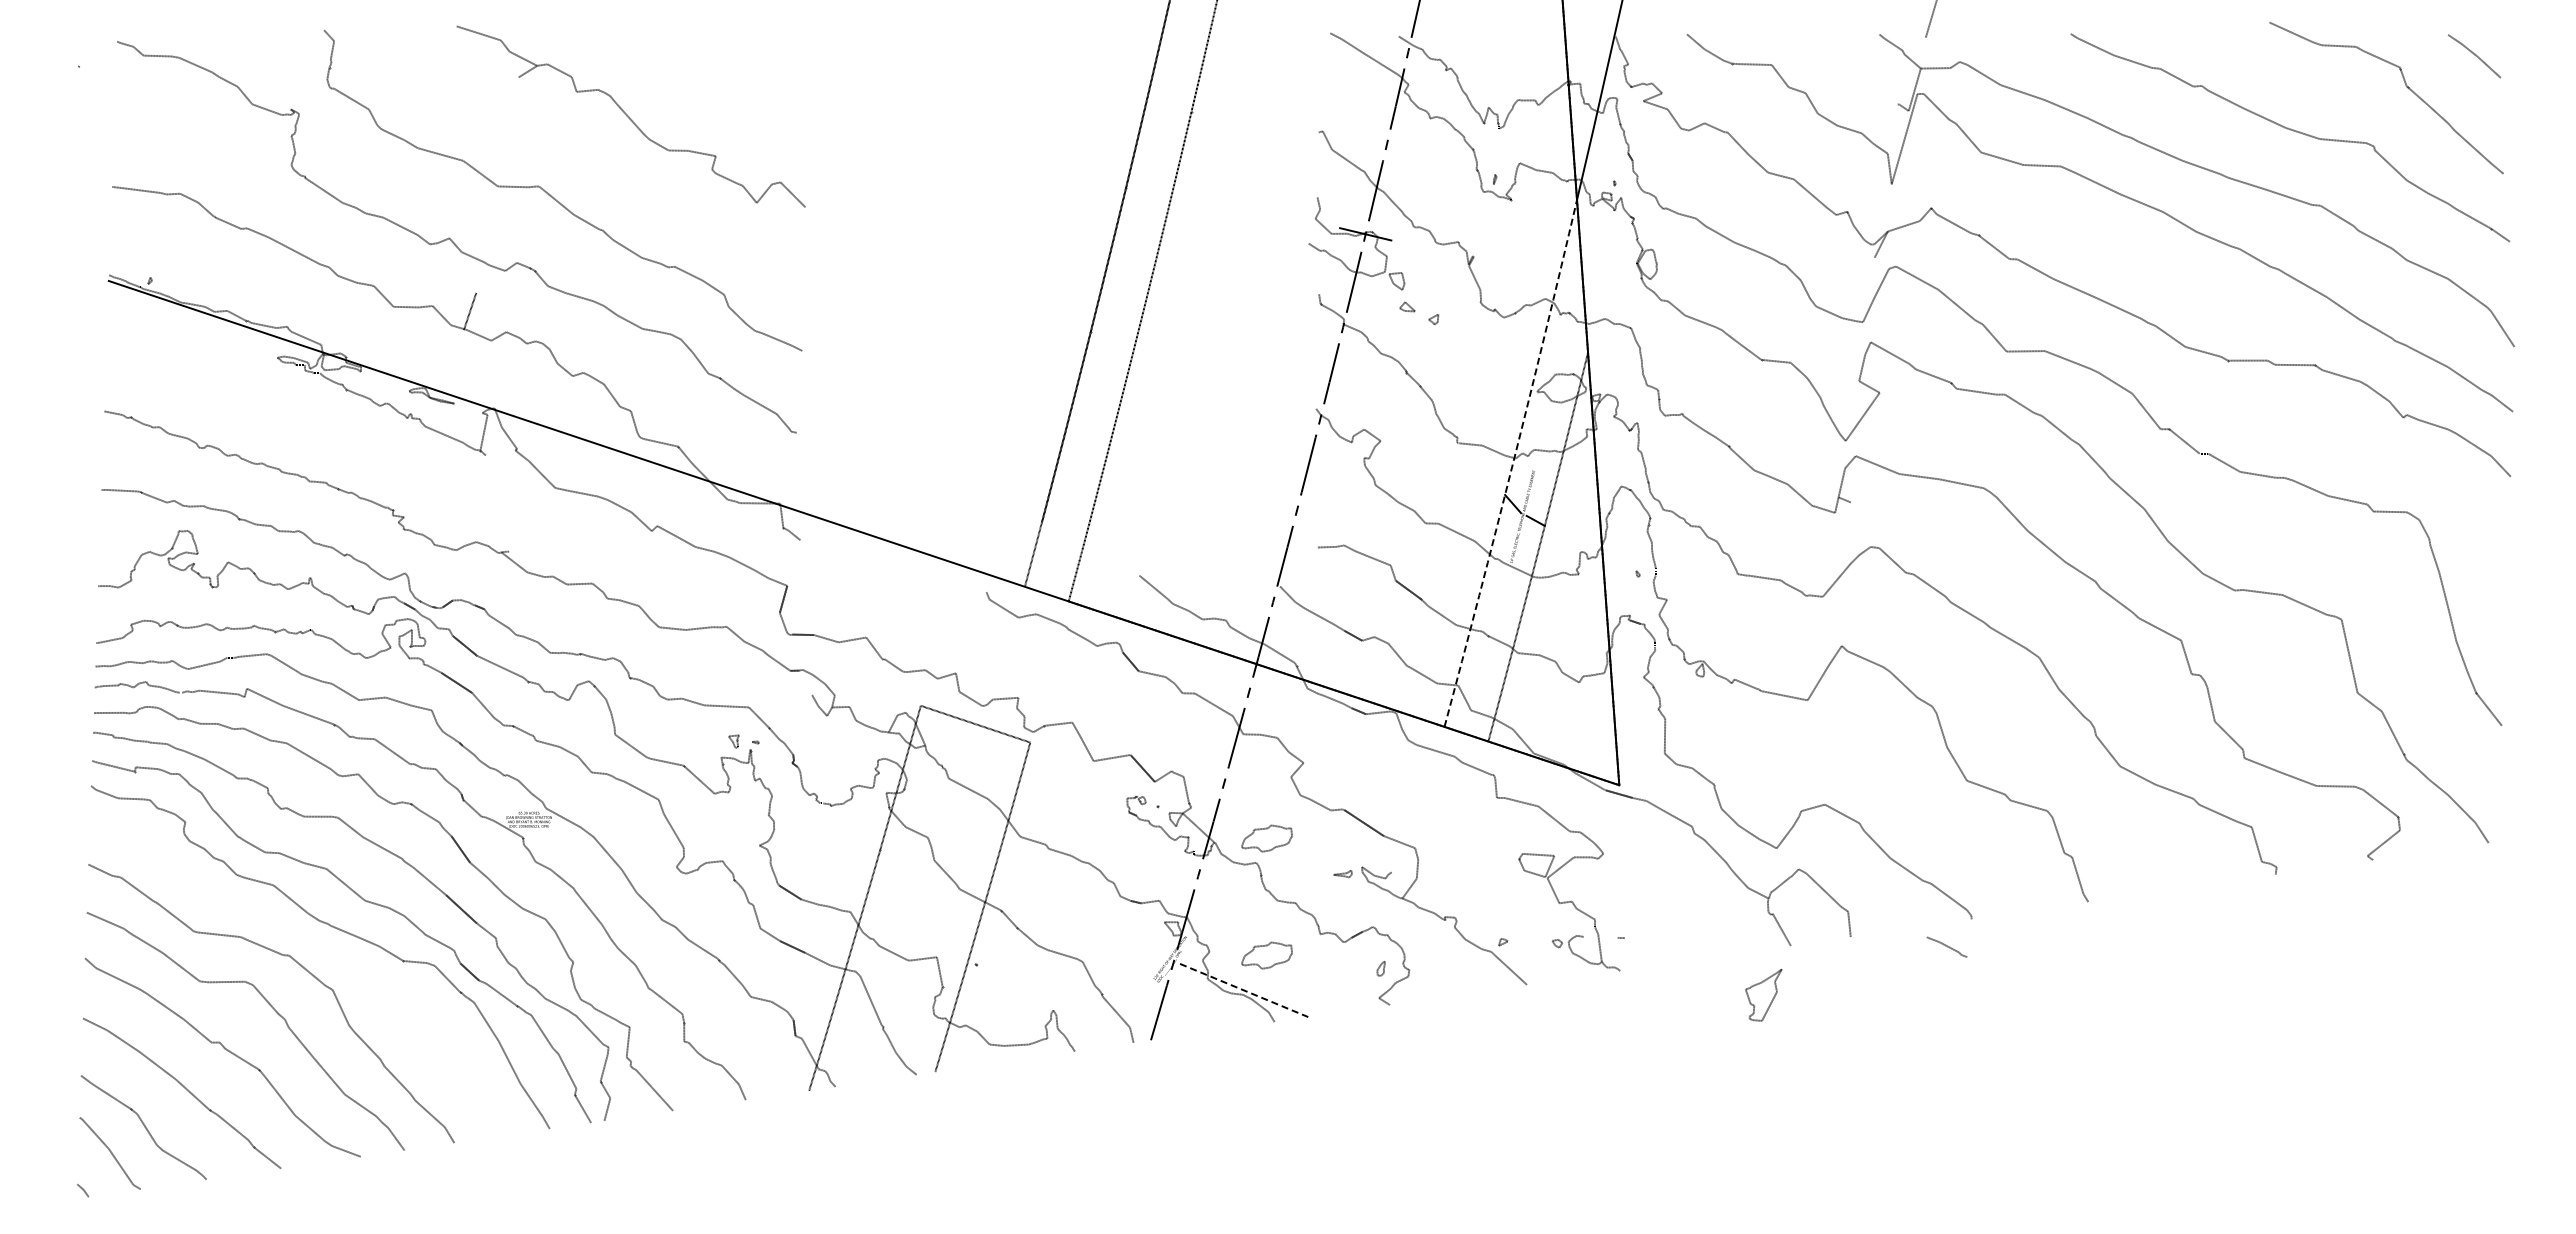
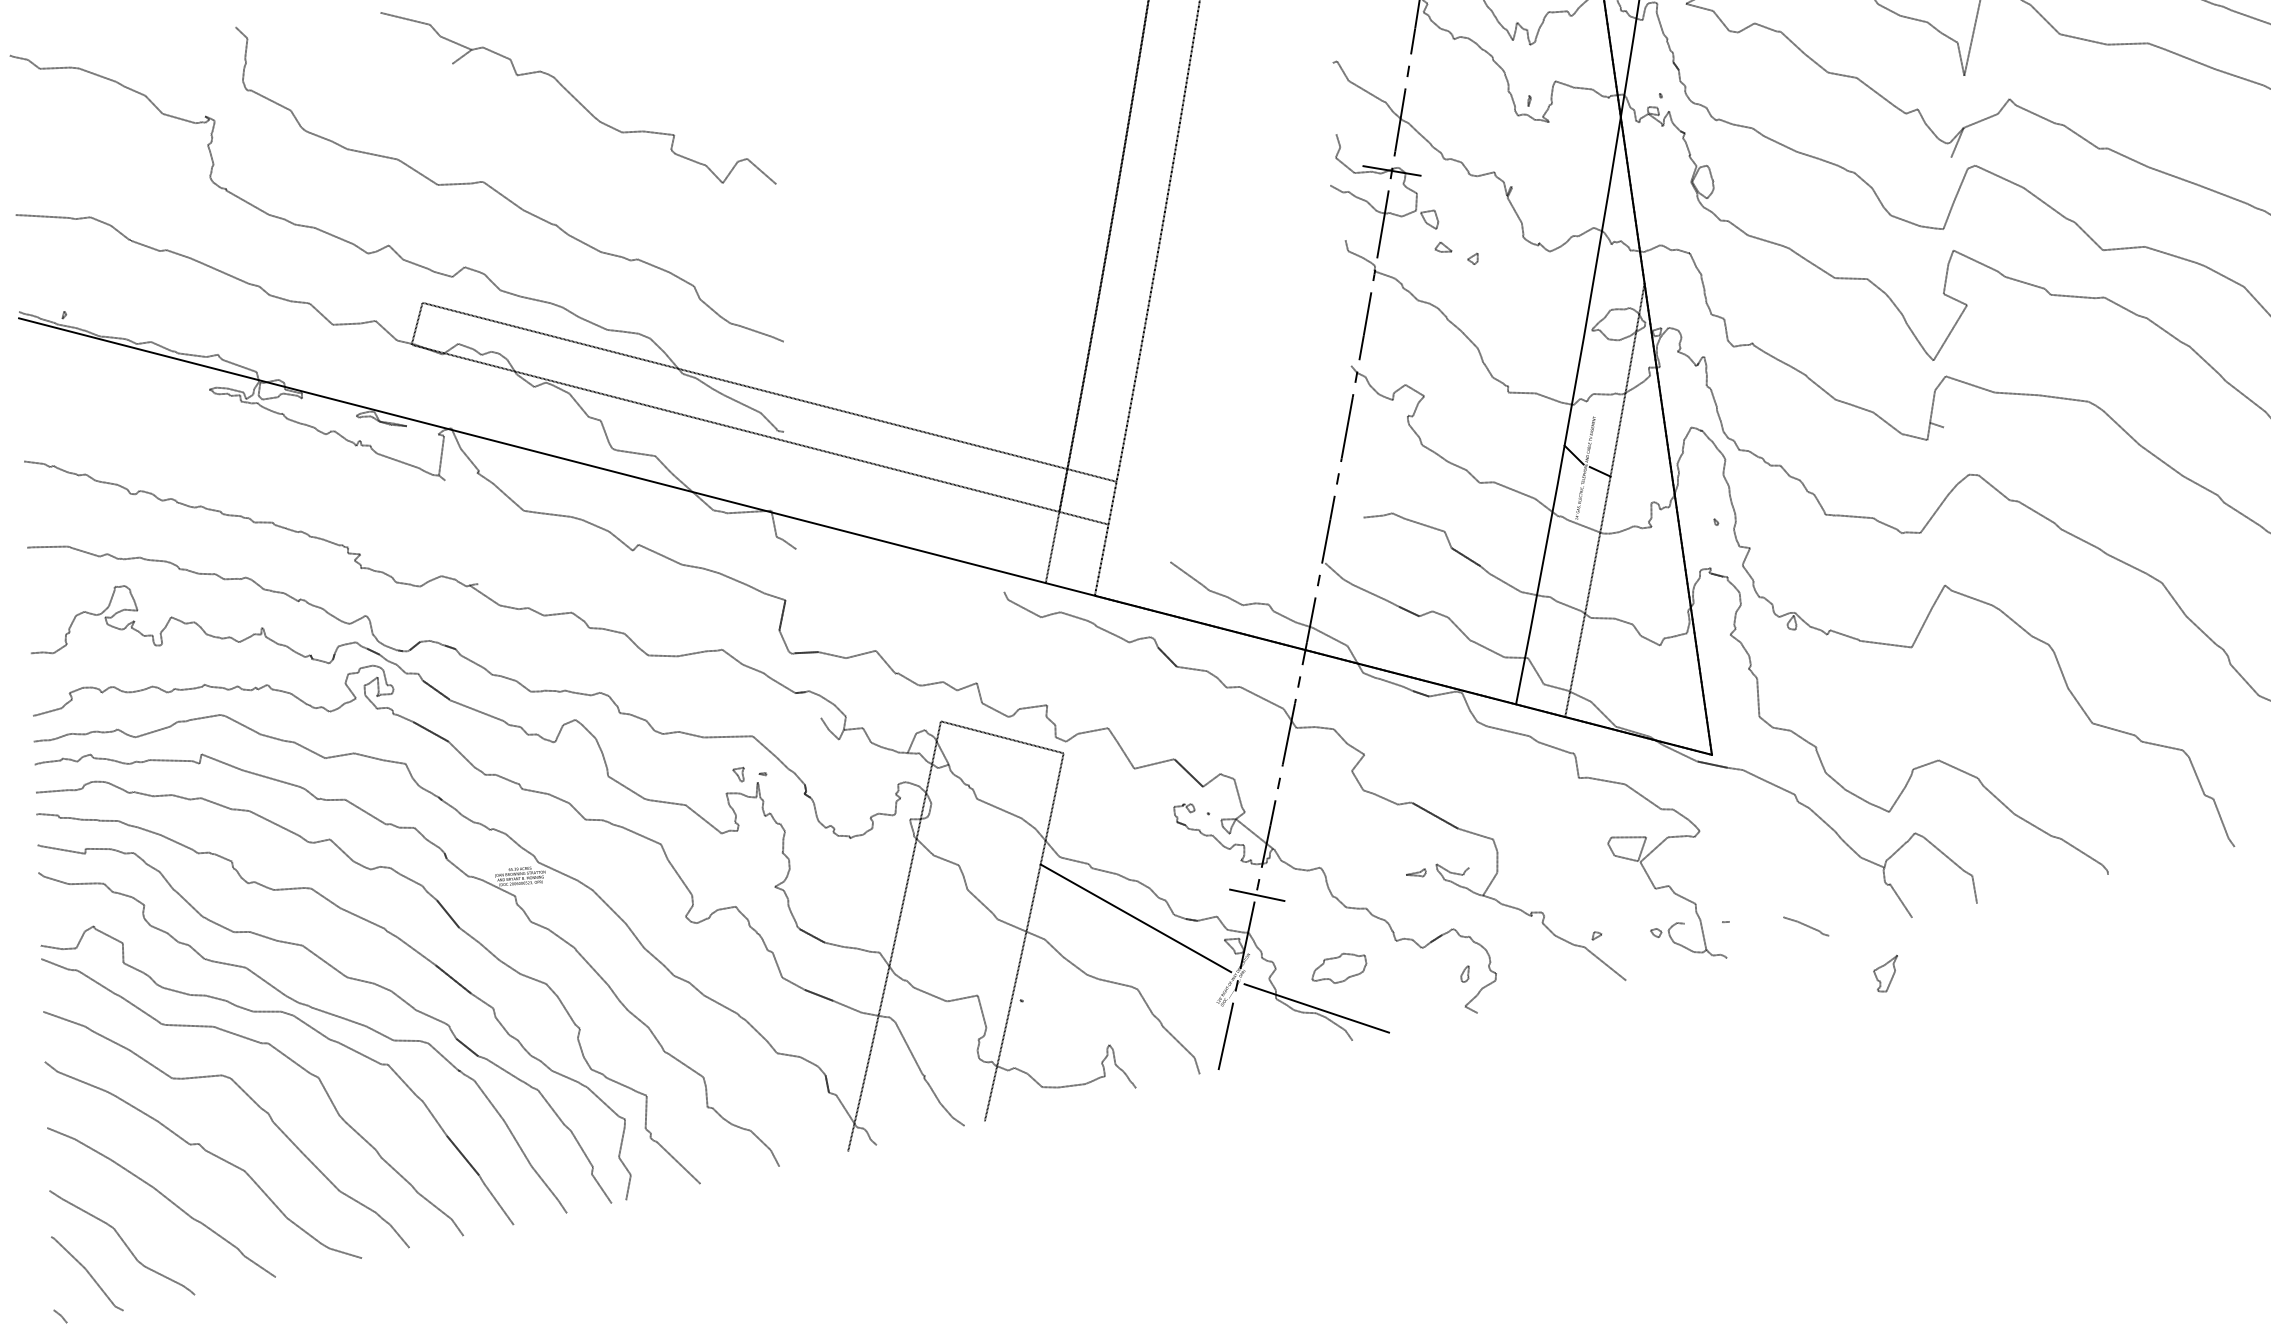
line: (785, 395) -> (768, 391), added
line: (774, 433) -> (759, 434), added
arc: (1512, 464) -> (1570, 411), dashed -> solid
part: (1266, 838) -> (1329, 840), removed
line: (1196, 883) -> (1256, 894), added
line: (1085, 897) -> (1135, 918), added
part: (325, 942) -> (306, 1026), added
curve: (1946, 946) -> (1805, 925), moved
line: (1244, 990) -> (1317, 1008), dashed -> solid
part: (1763, 995) -> (1885, 974), size x0.62

